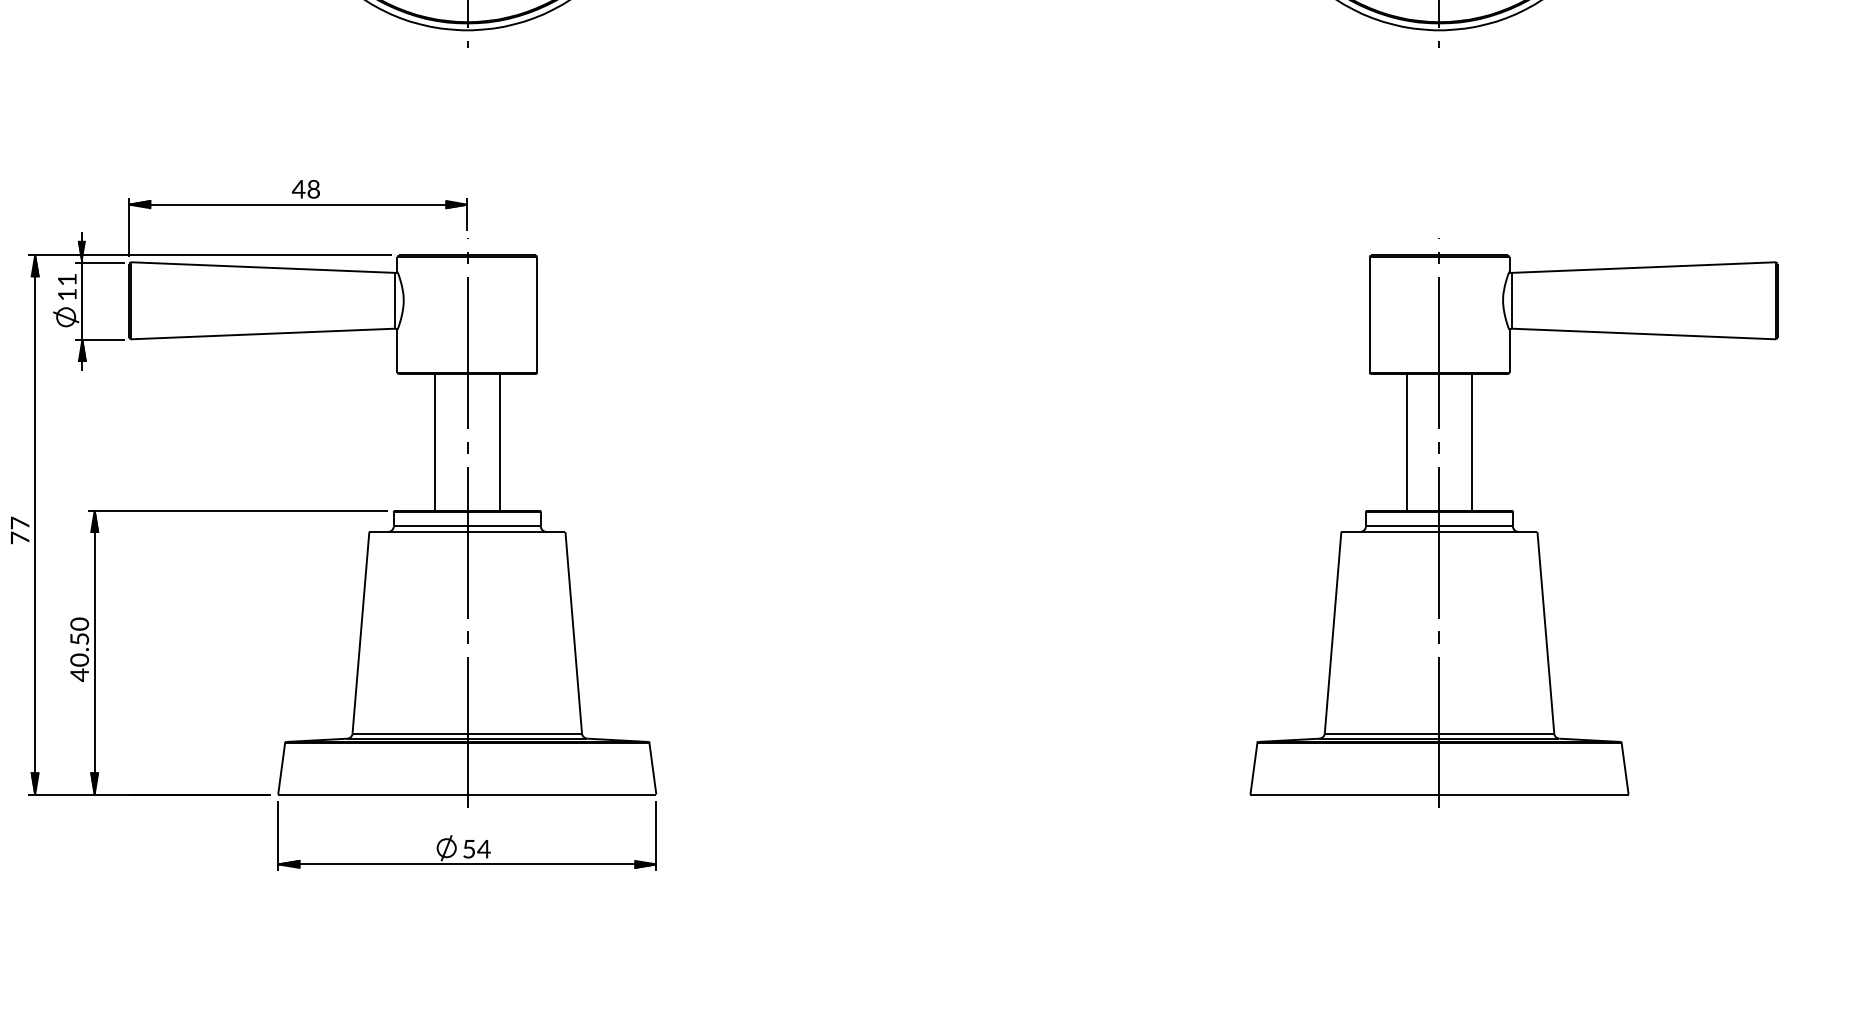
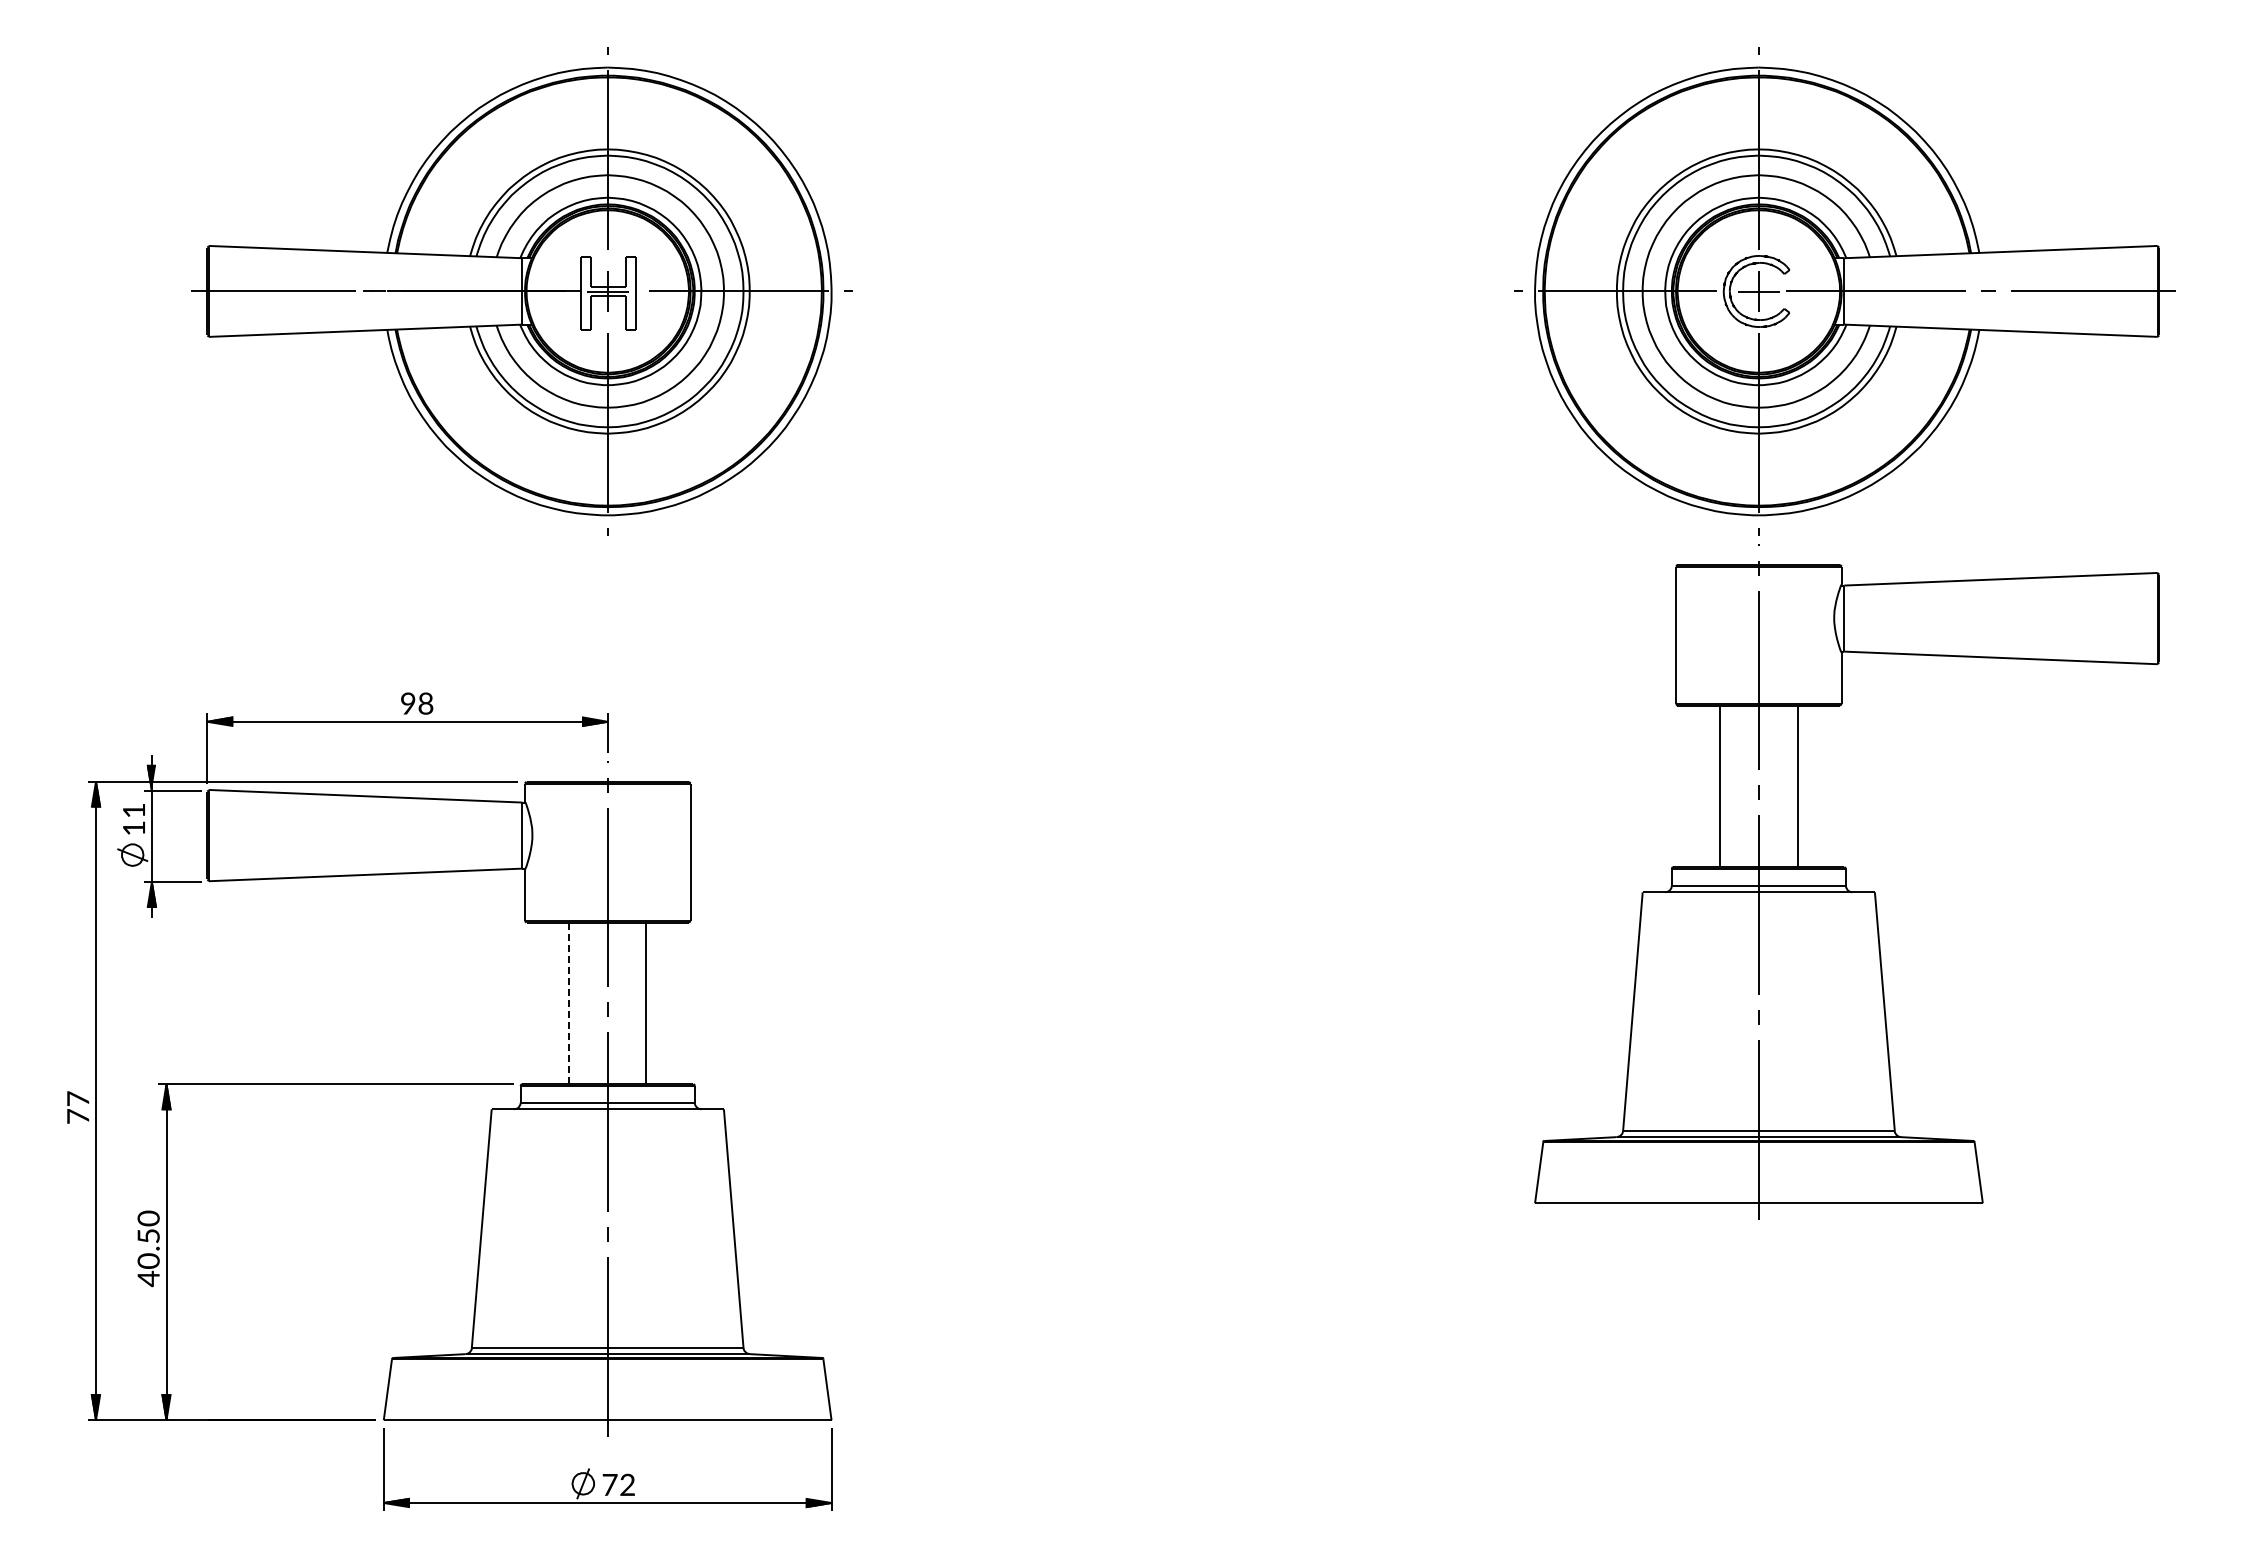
text: (299, 189) -> (408, 703), 48 -> 98
line: (434, 442) -> (568, 1003), solid -> dashed
part: (1513, 522) -> (1846, 881), moved
text: (476, 848) -> (618, 1484), 54 -> 72

